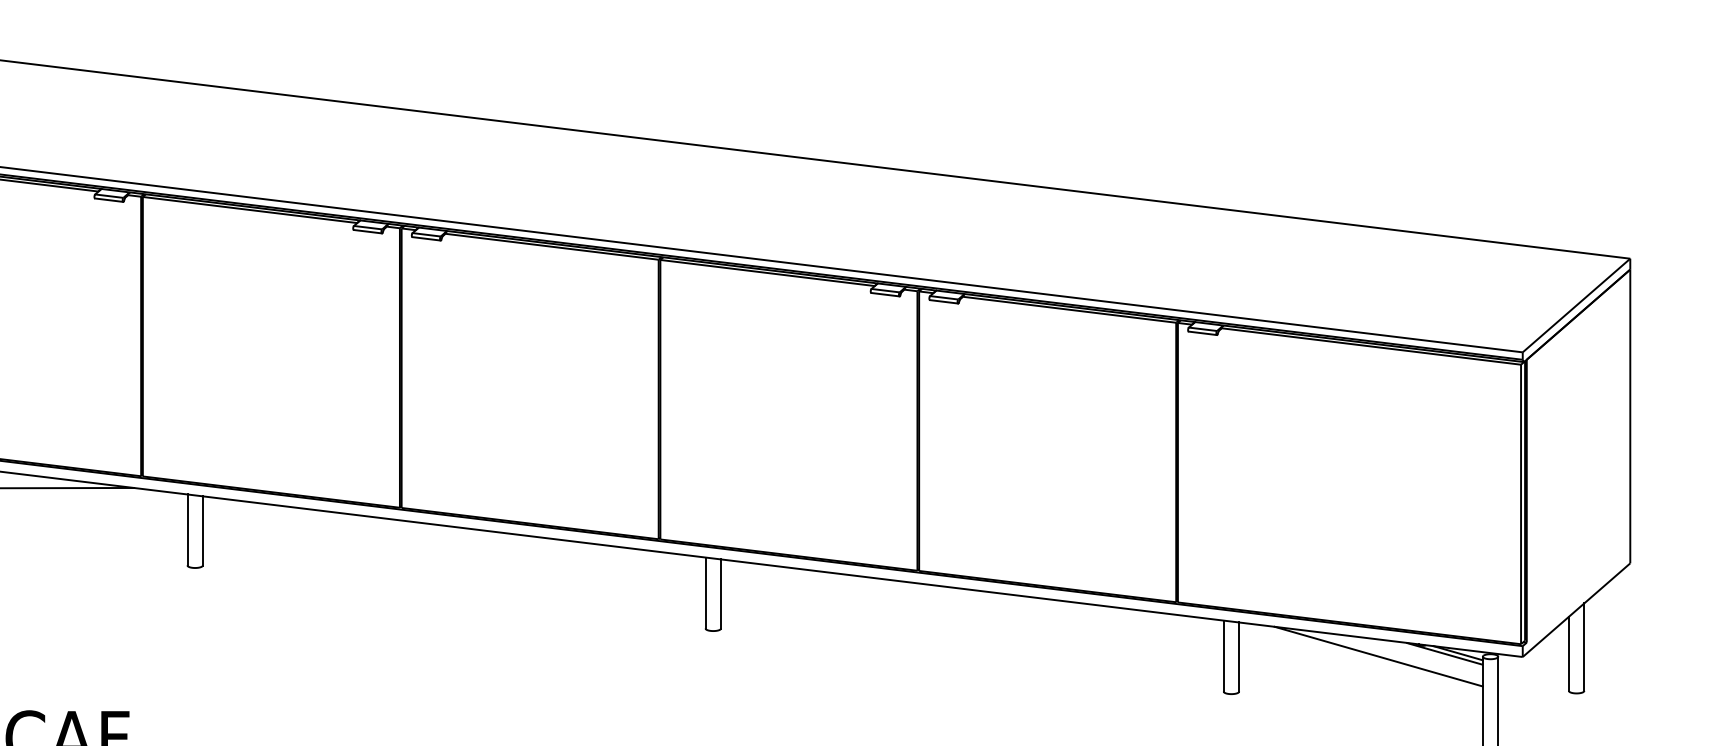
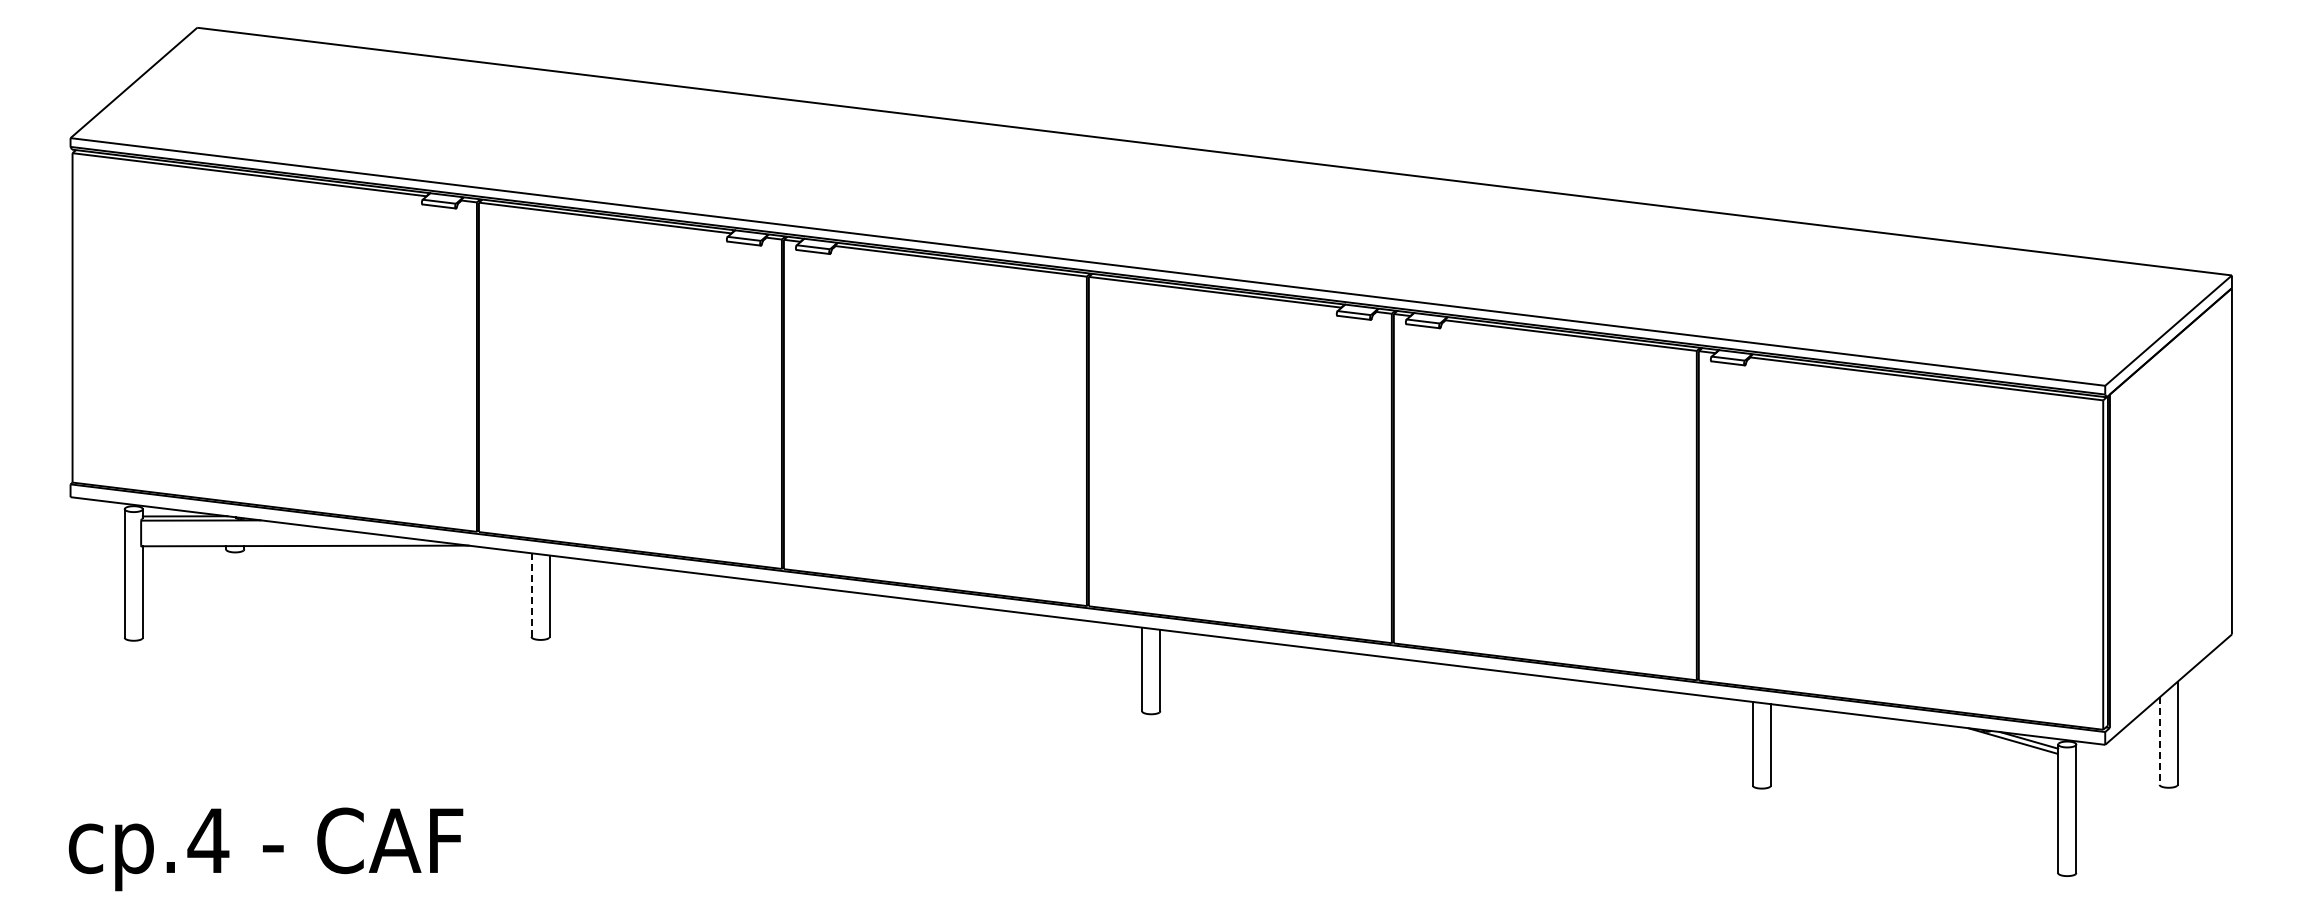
line: (187, 530) -> (531, 595), solid -> dashed
line: (1568, 654) -> (2159, 741), solid -> dashed
line: (1378, 656) -> (1935, 744), removed

